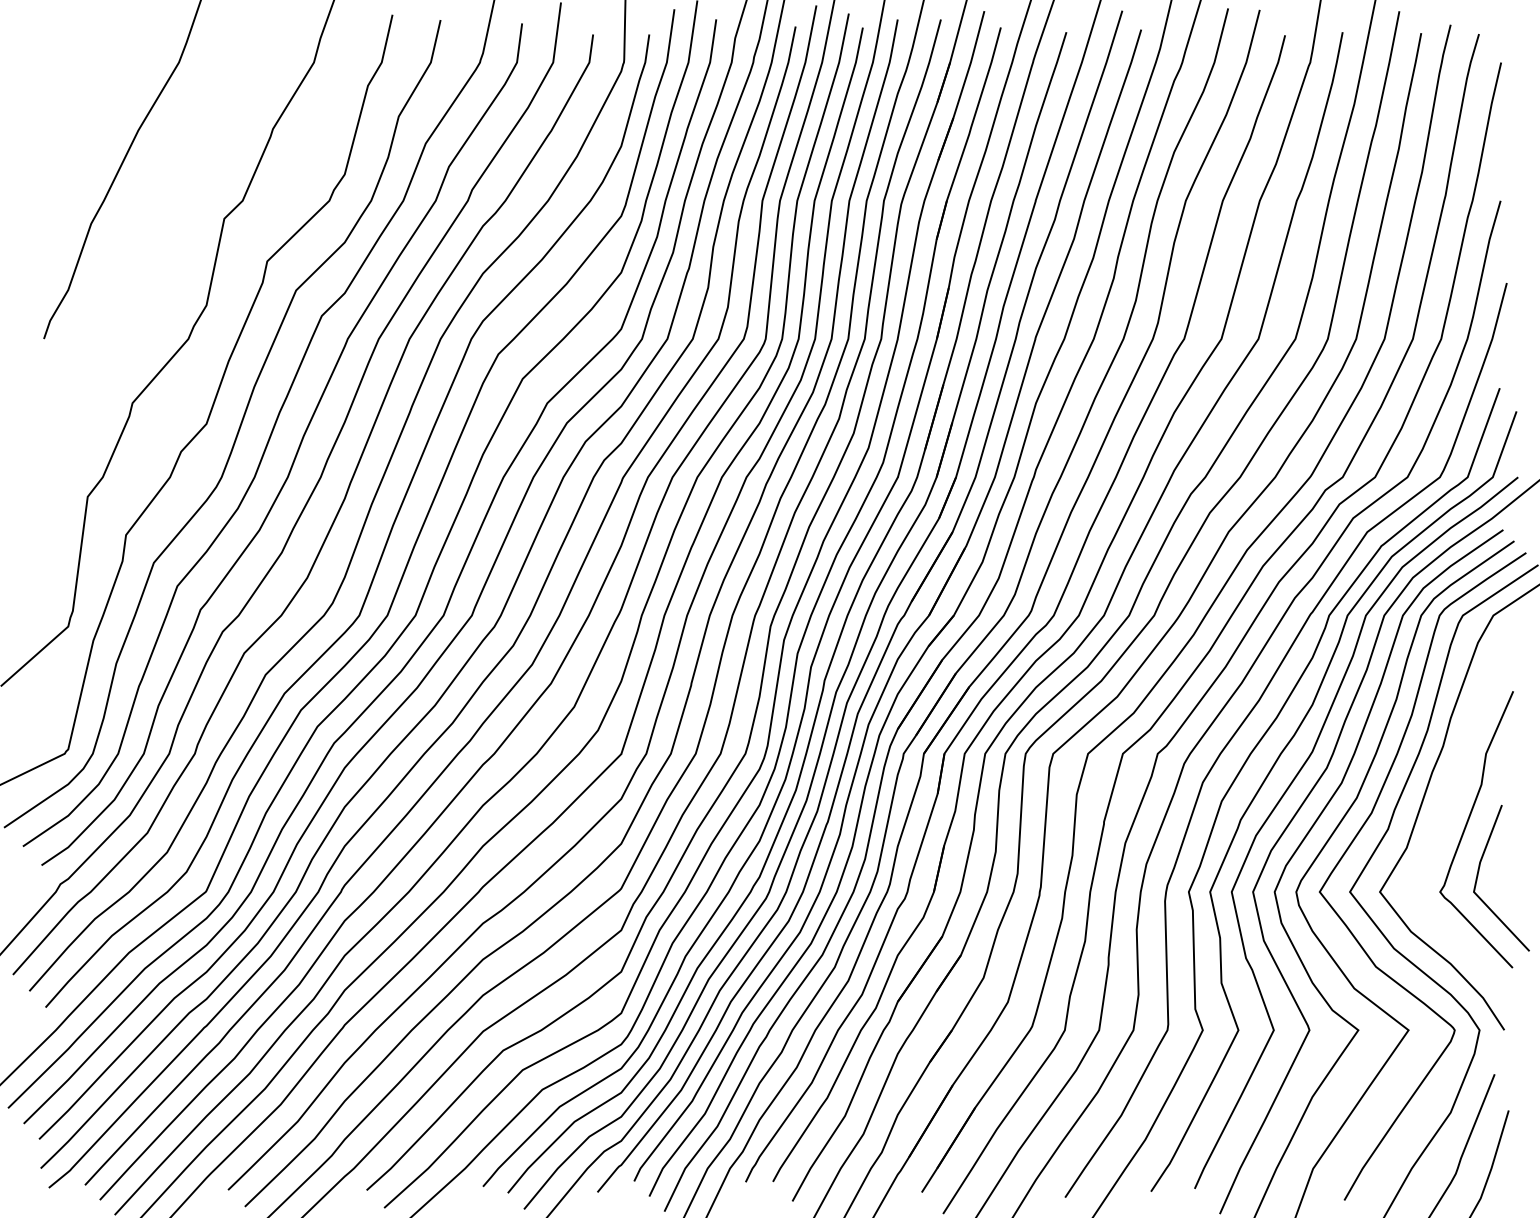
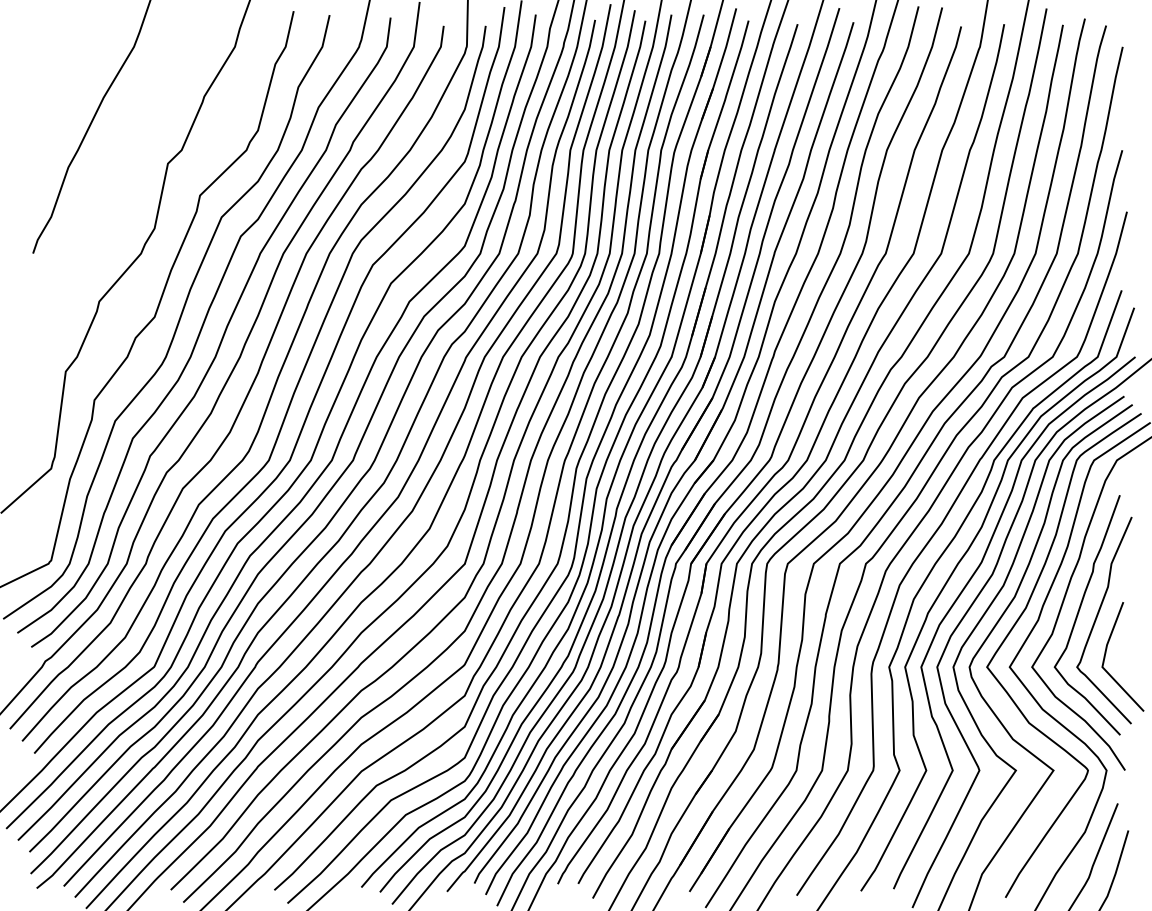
curve: (1443, 817) -> (1079, 611), added

